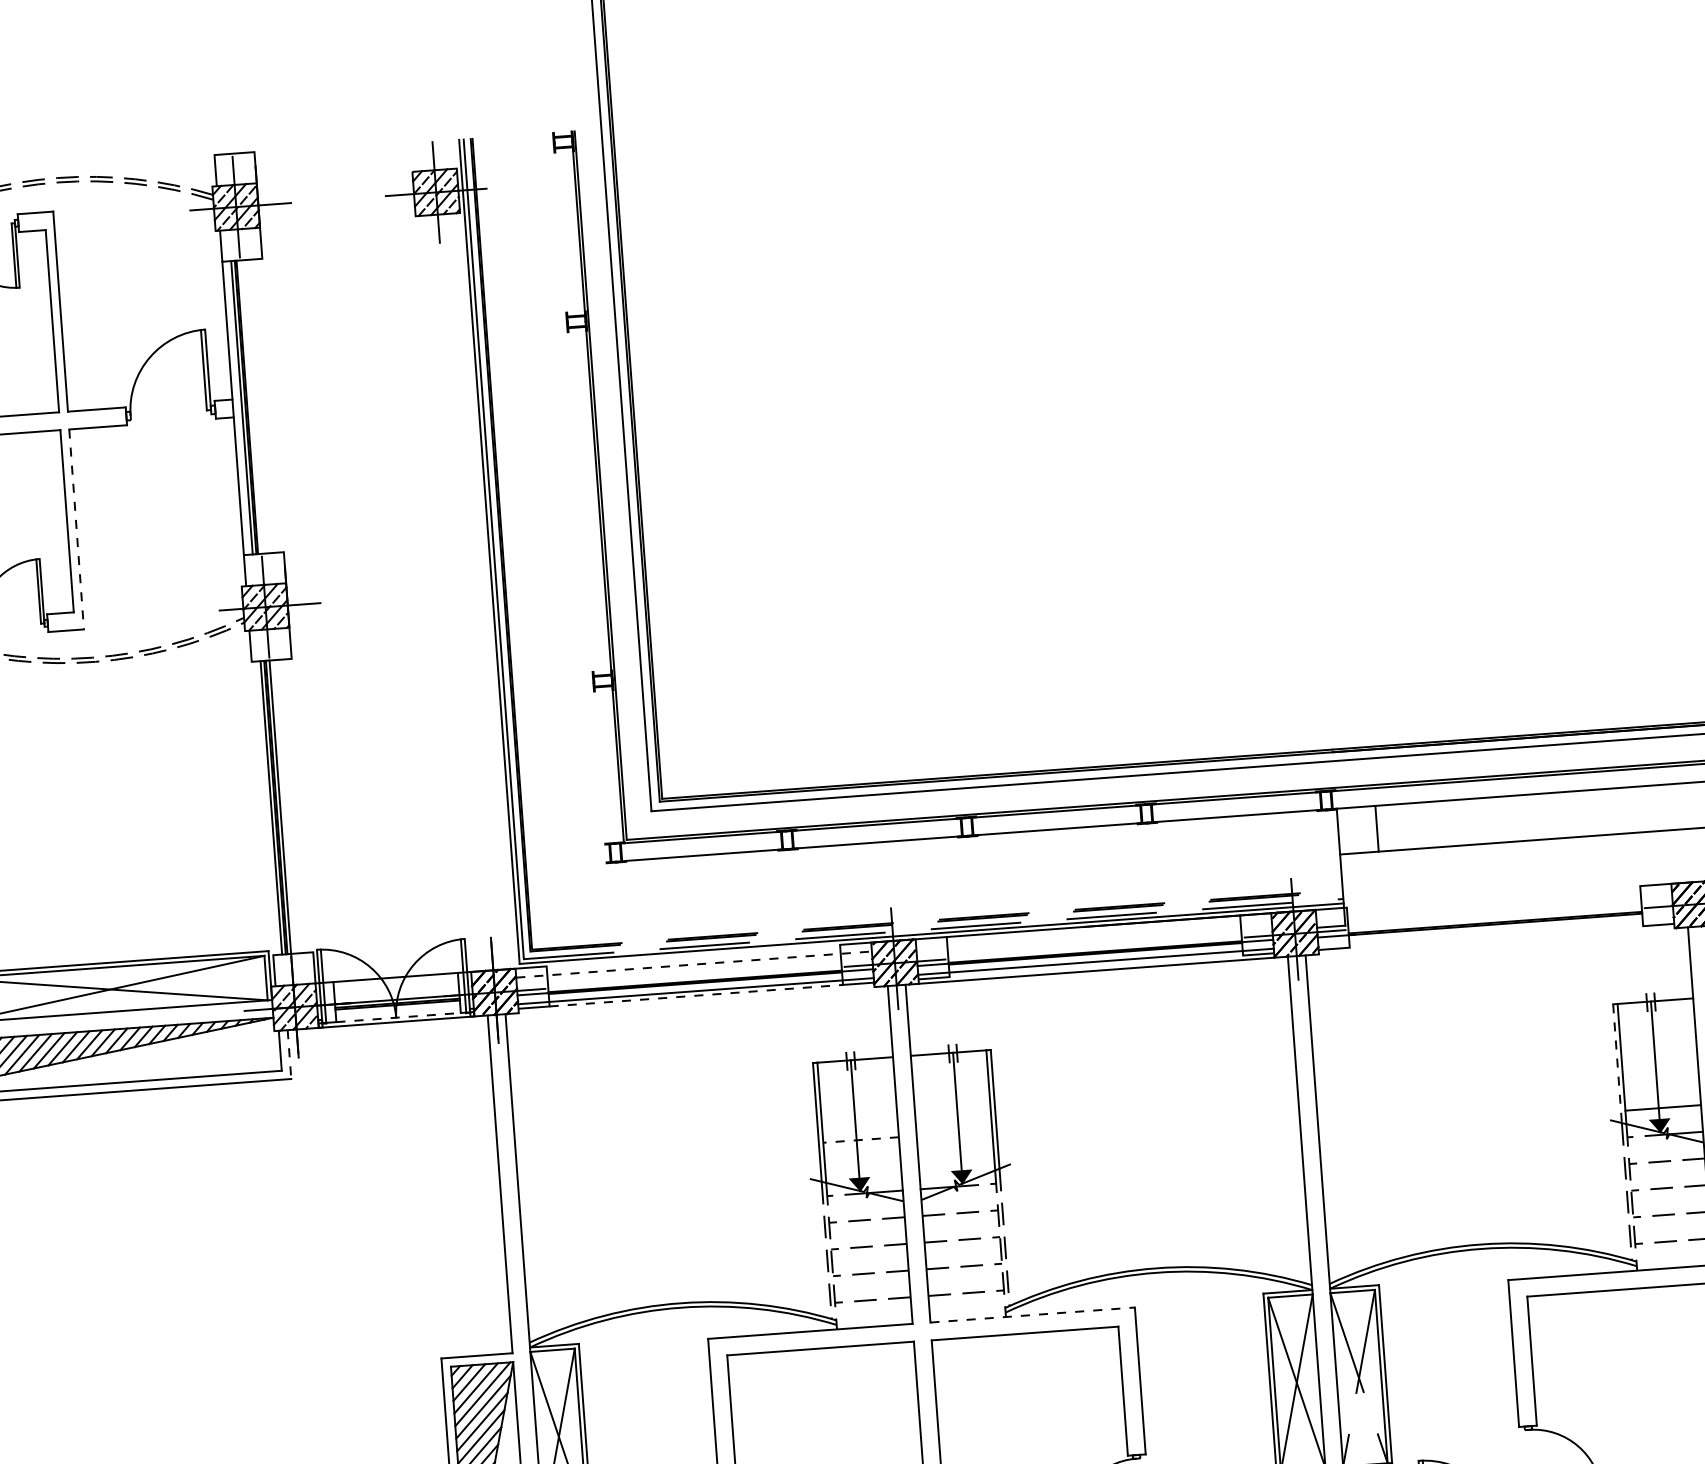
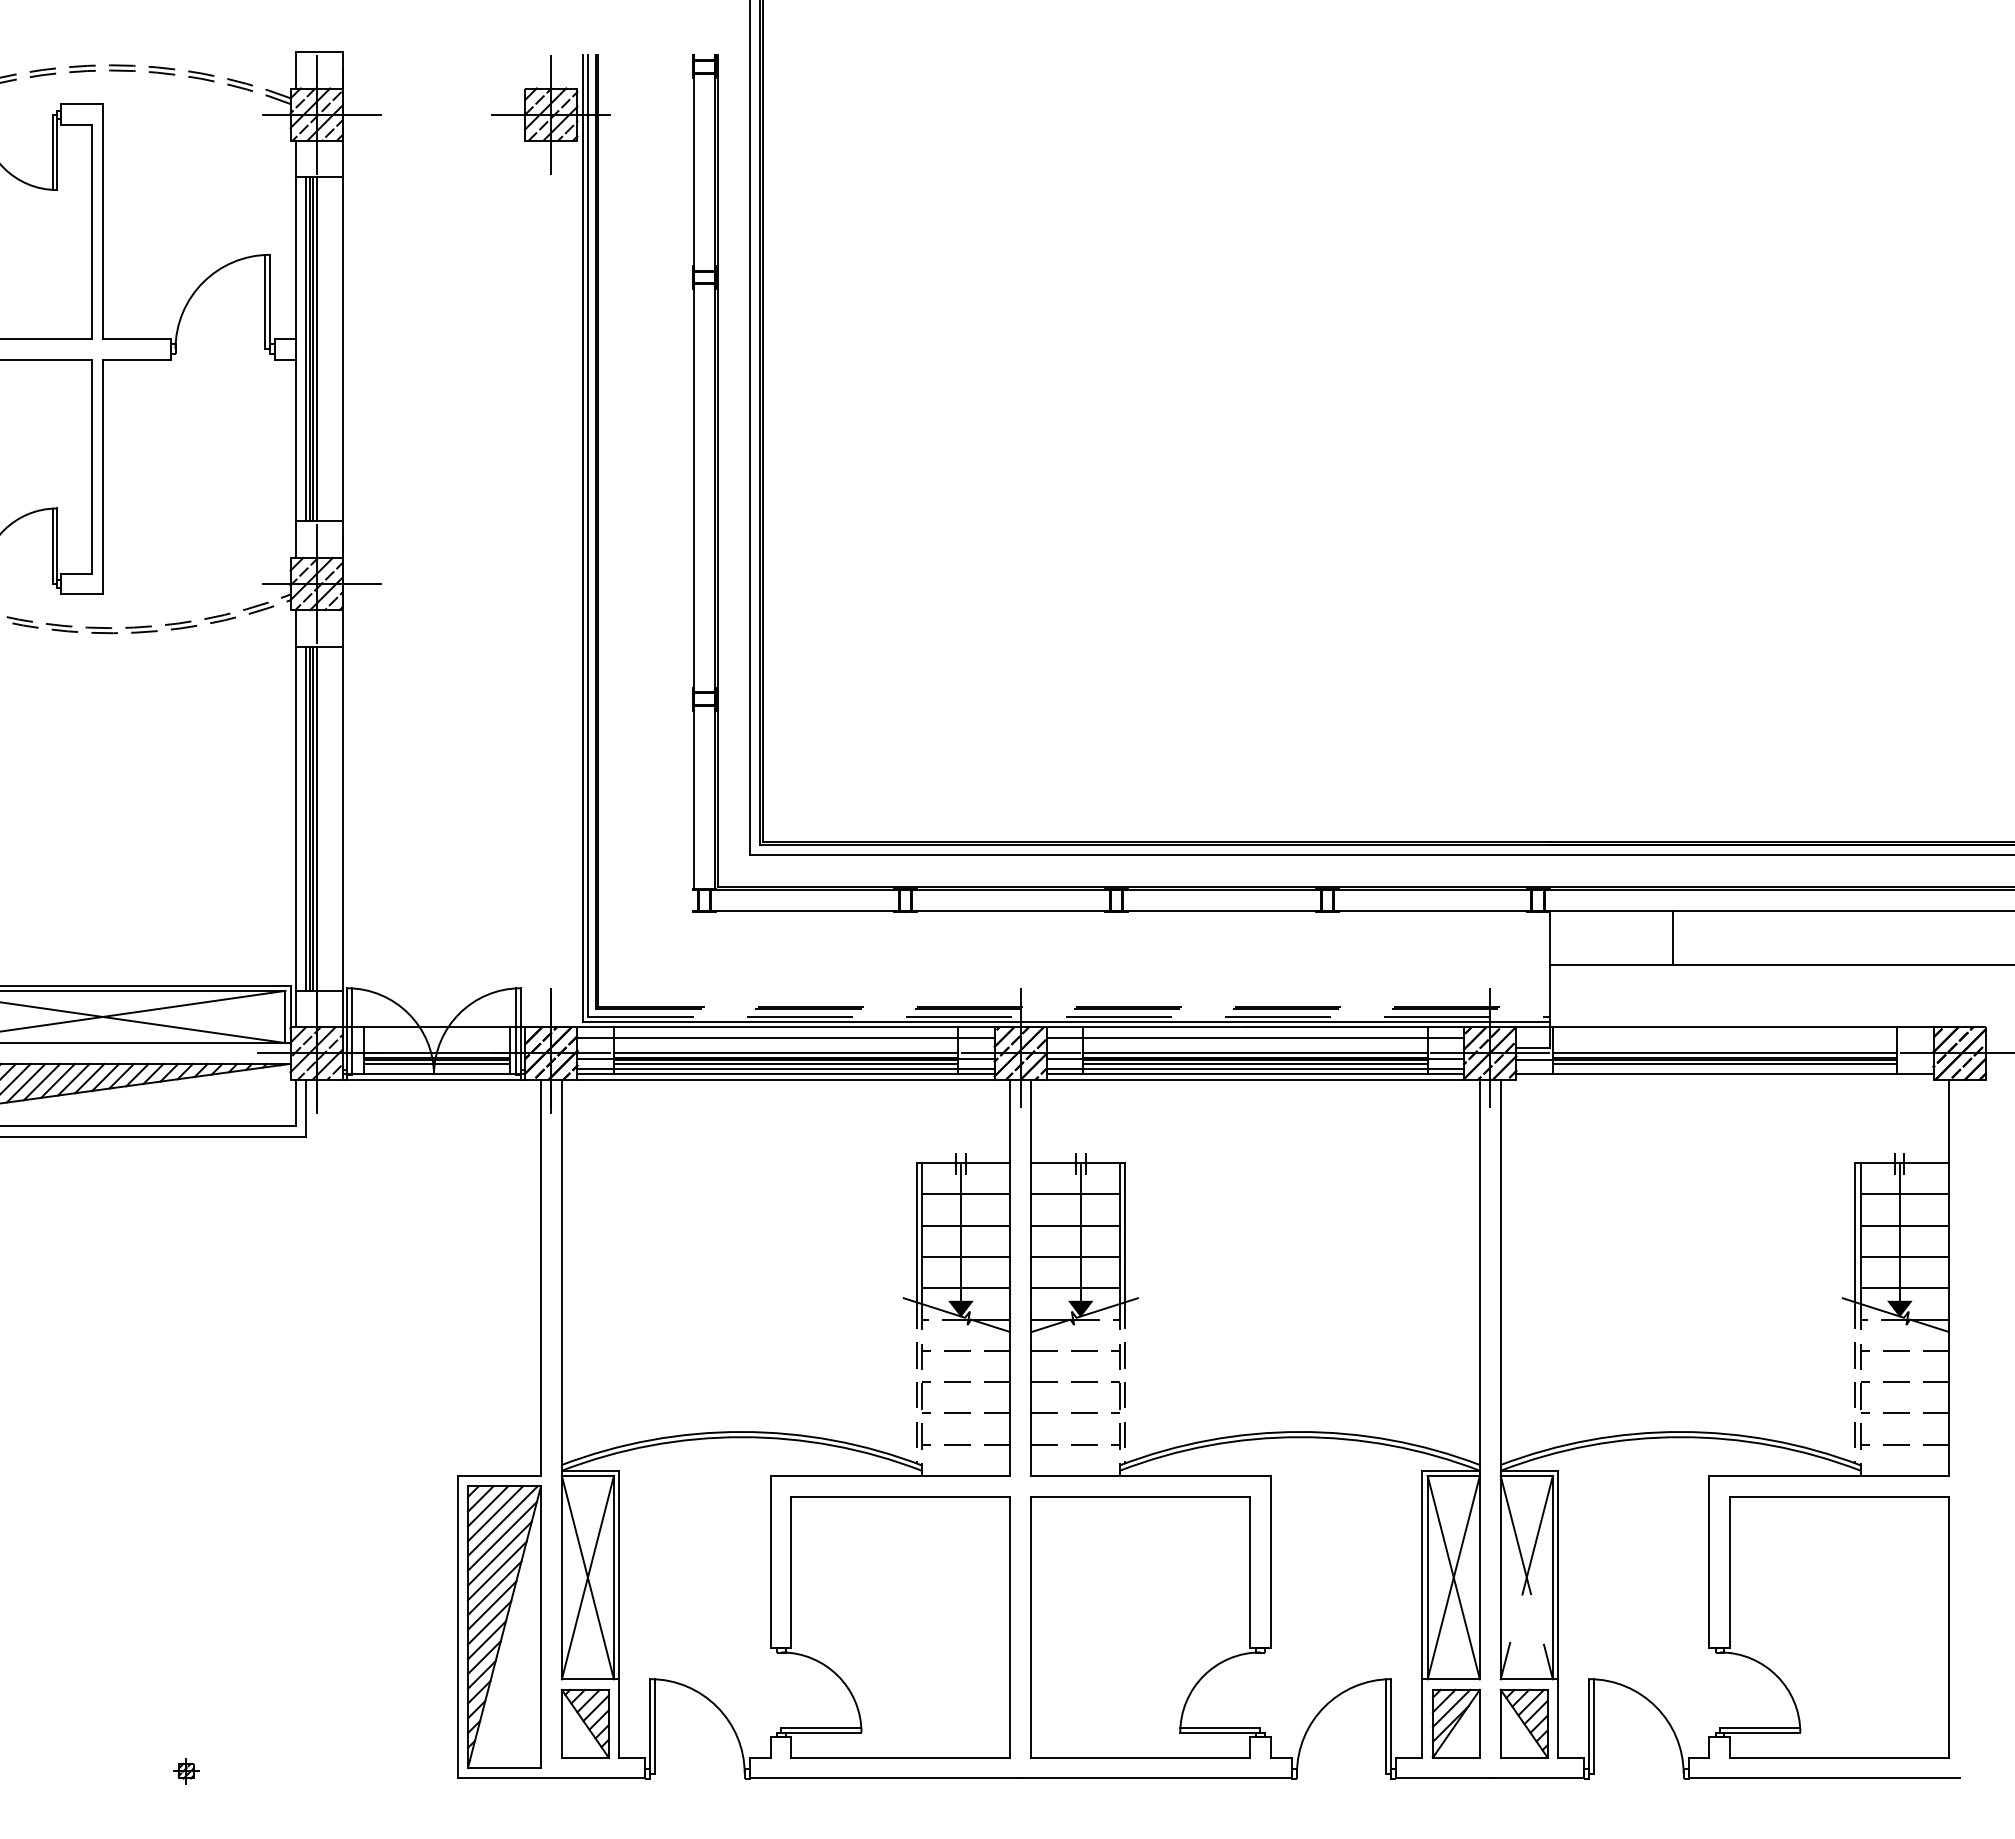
line: (272, 405) -> (342, 349), added
line: (250, 407) -> (316, 349), added
line: (579, 488) -> (693, 472), added
line: (76, 529) -> (102, 477), dashed -> solid
line: (302, 805) -> (342, 818), added
line: (262, 808) -> (295, 818), added
line: (1376, 828) -> (1672, 937), moved
line: (1493, 897) -> (1724, 1027), added
line: (1494, 919) -> (1724, 1053), added
line: (1495, 927) -> (1724, 1063), added
line: (1094, 934) -> (1255, 1037), added
line: (1496, 937) -> (1724, 1074), added
line: (1095, 948) -> (1255, 1053), added
line: (692, 955) -> (785, 1027), added
line: (1095, 957) -> (1255, 1063), added
line: (694, 964) -> (786, 1037), dashed -> solid
line: (1096, 966) -> (1255, 1074), added
line: (694, 977) -> (785, 1053), added
line: (695, 986) -> (785, 1063), added
line: (696, 995) -> (786, 1074), dashed -> solid
line: (696, 1000) -> (785, 1079), added
line: (397, 1008) -> (436, 1063), added
line: (399, 1017) -> (437, 1074), dashed -> solid
line: (1656, 1028) -> (1904, 1194), added
line: (289, 1054) -> (306, 1108), dashed -> solid
line: (1658, 1054) -> (1904, 1225), added
line: (1617, 1063) -> (1855, 1232), dashed -> solid
line: (950, 1079) -> (1075, 1194), added
line: (1660, 1080) -> (1904, 1256), added
line: (856, 1086) -> (965, 1194), added
line: (952, 1106) -> (1075, 1225), added
line: (858, 1113) -> (965, 1225), added
line: (954, 1132) -> (1075, 1256), added
line: (860, 1139) -> (965, 1256), dashed -> solid
line: (956, 1160) -> (1075, 1288), added
line: (862, 1166) -> (965, 1288), added
line: (1032, 1314) -> (1151, 1475), dashed -> solid

